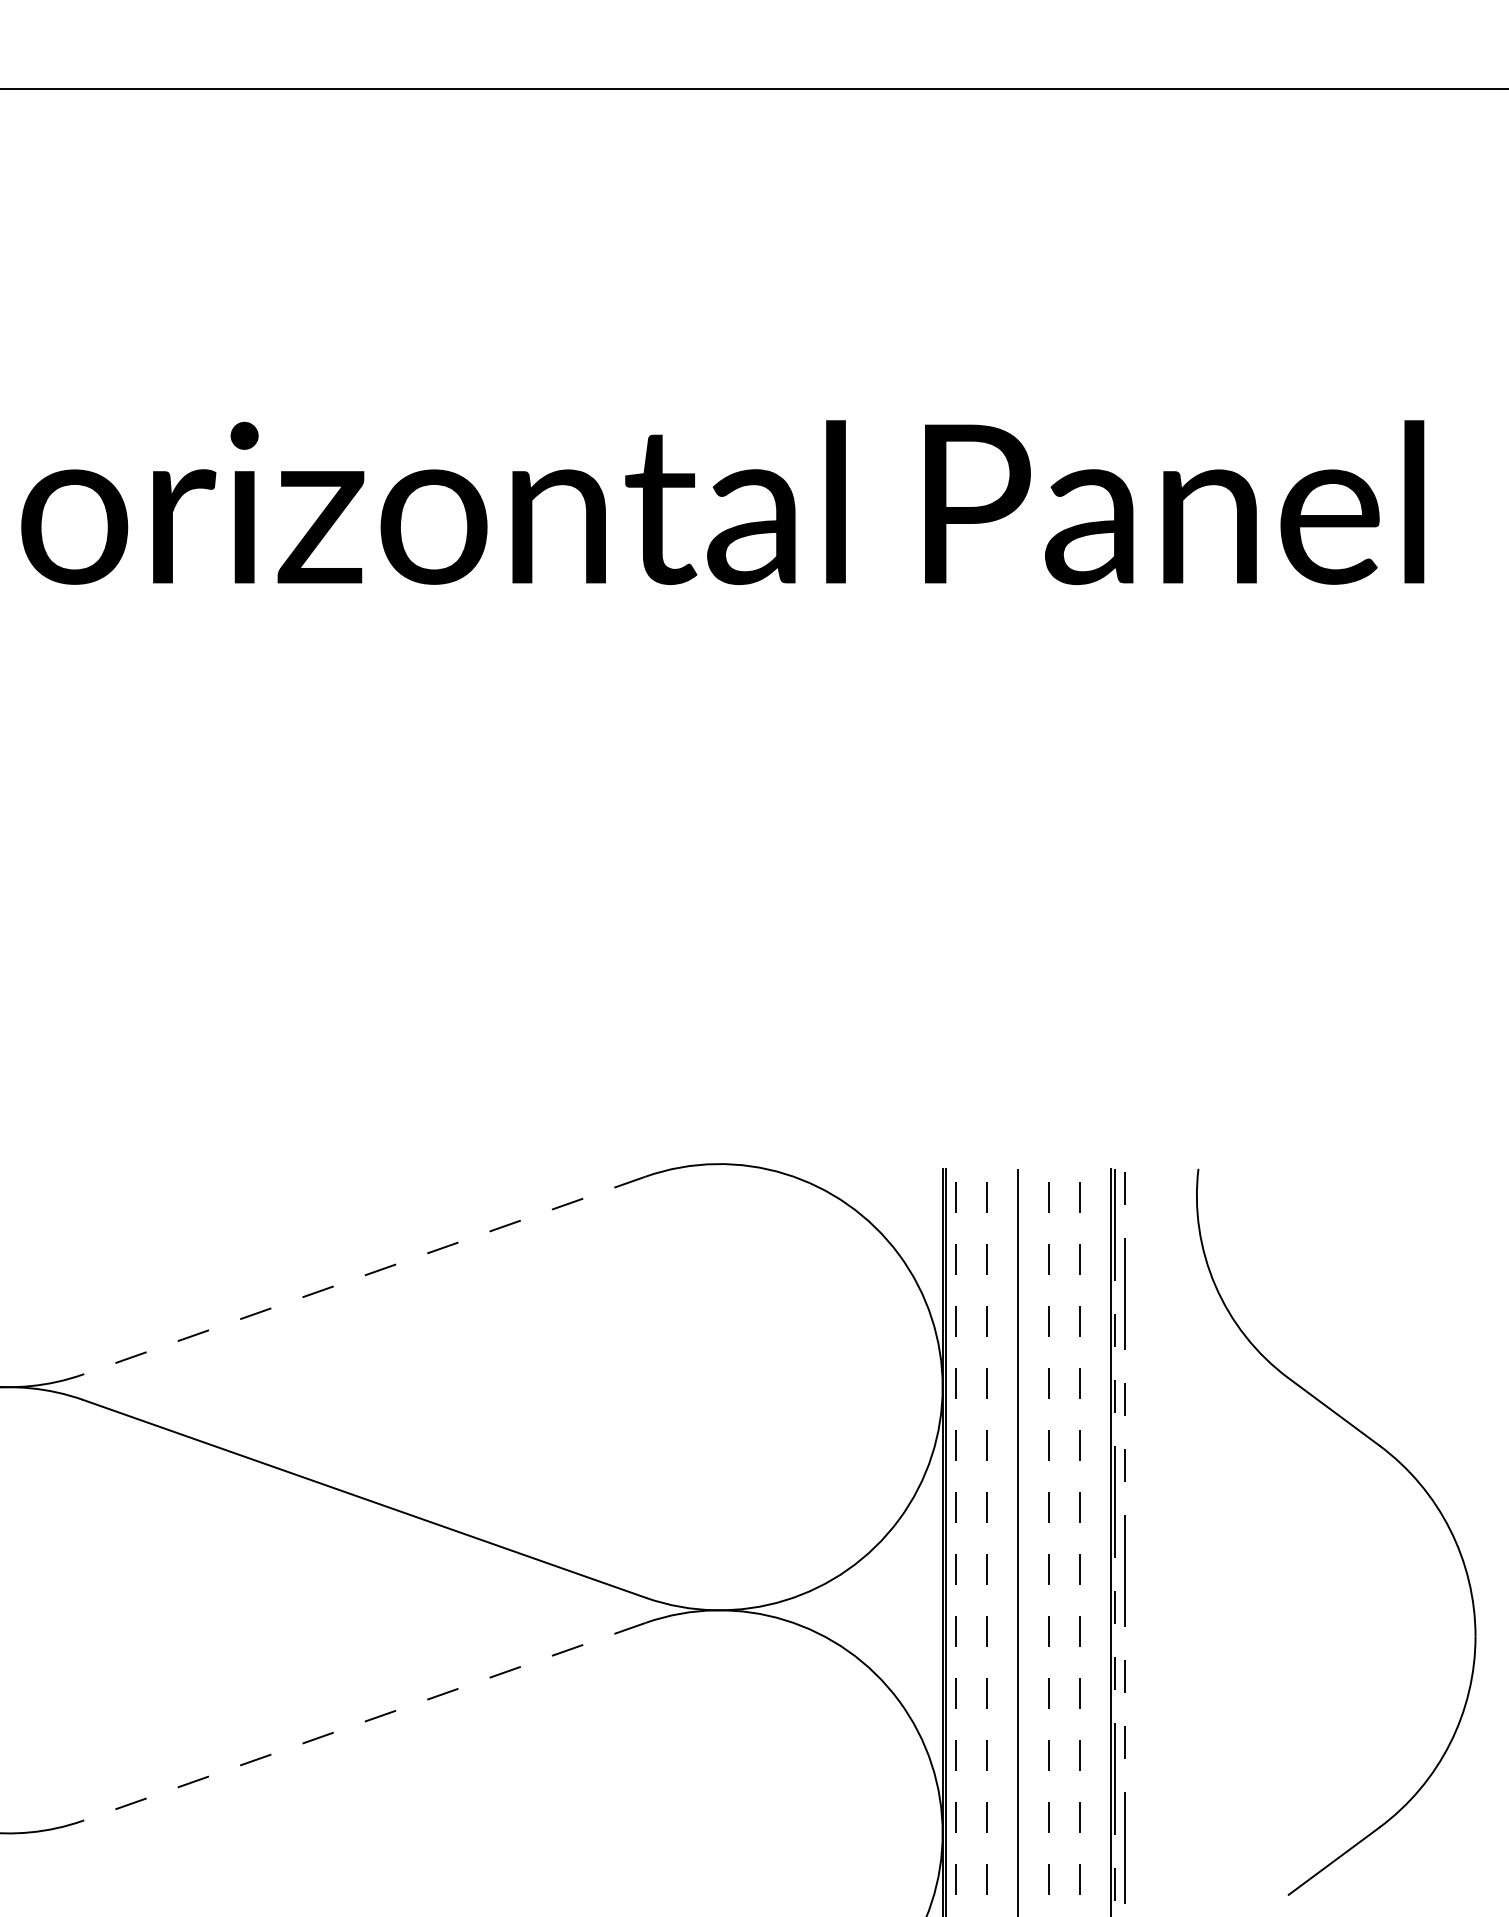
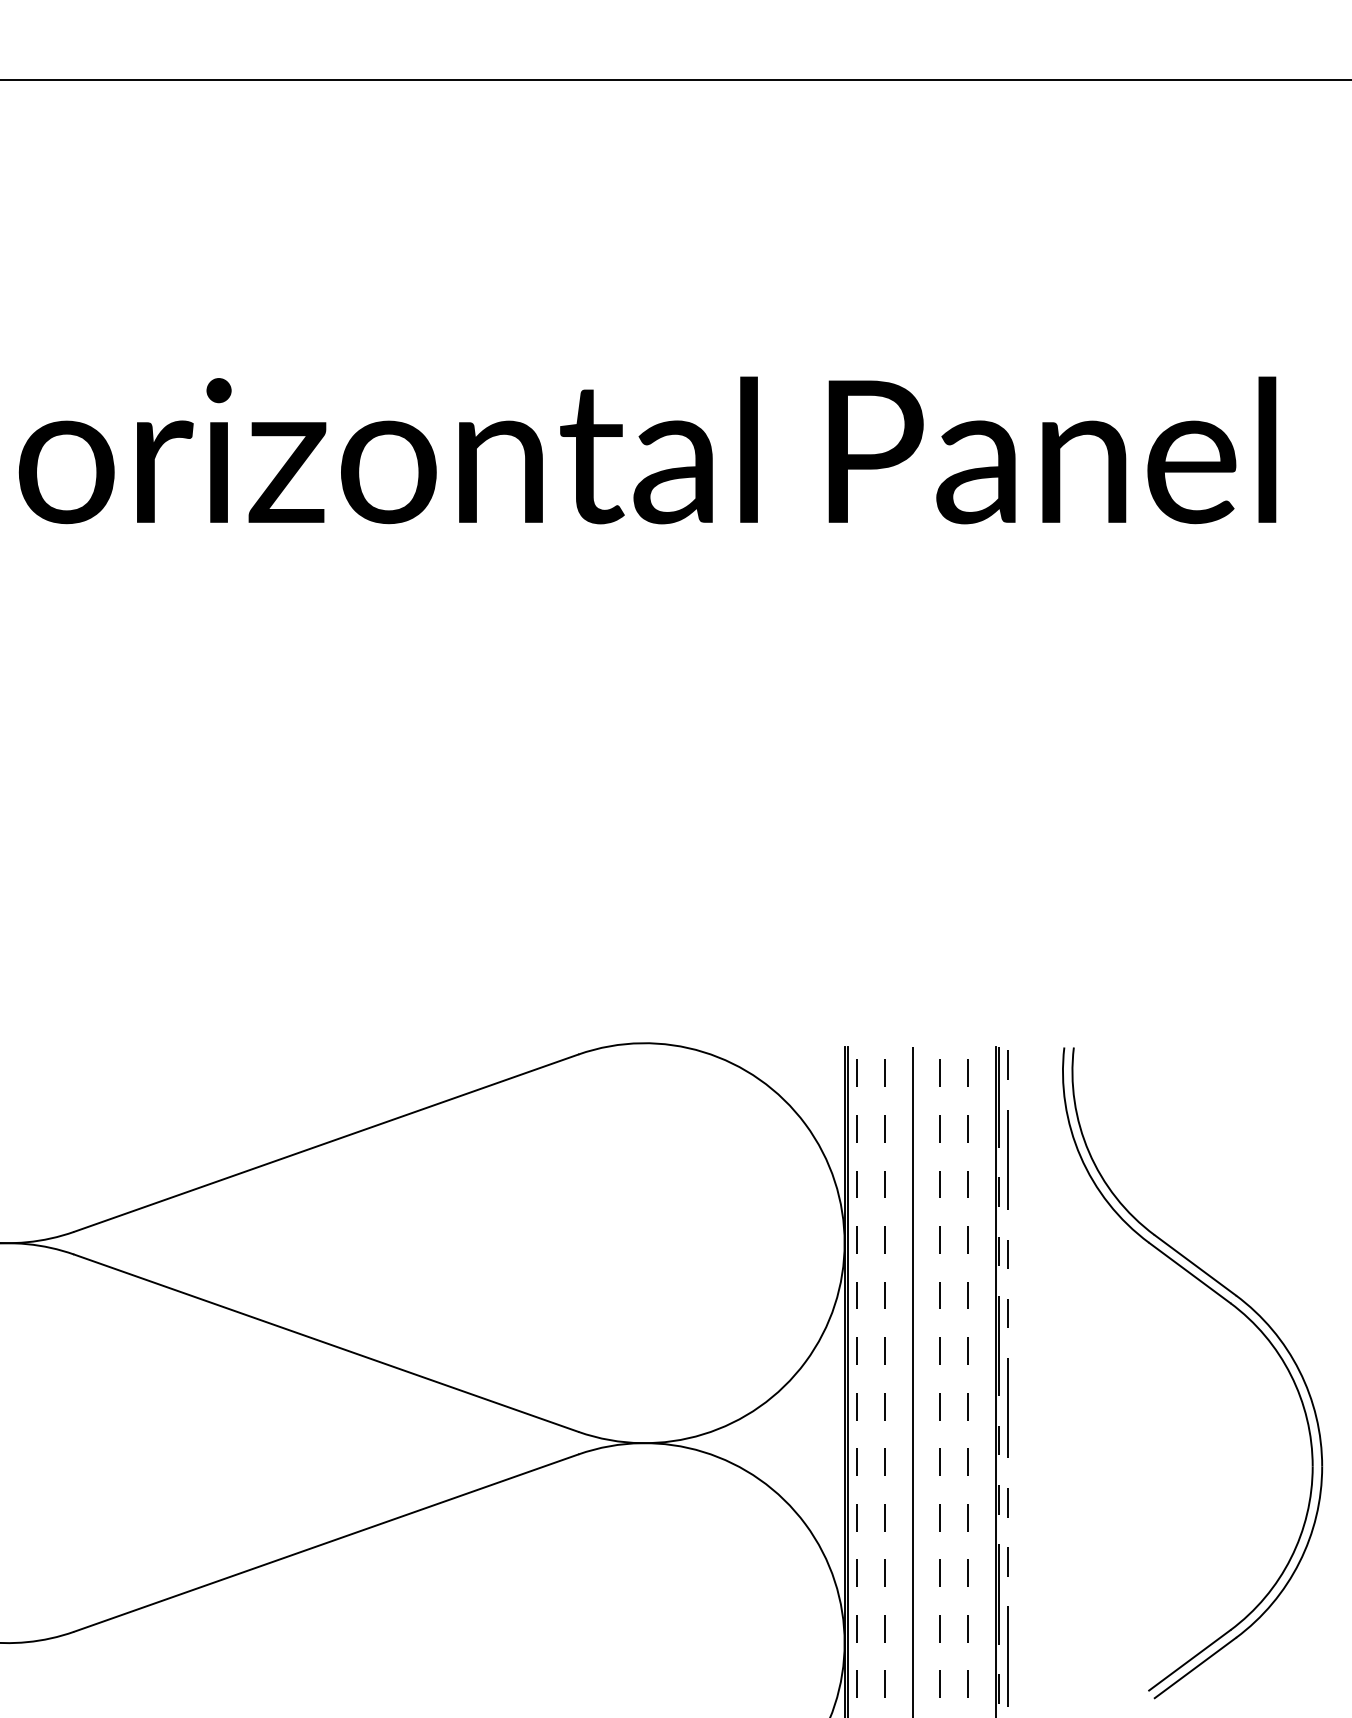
line: (363, 1275) -> (325, 1143), dashed -> solid
part: (1380, 1461) -> (1237, 1309), added
line: (363, 1722) -> (325, 1543), dashed -> solid

